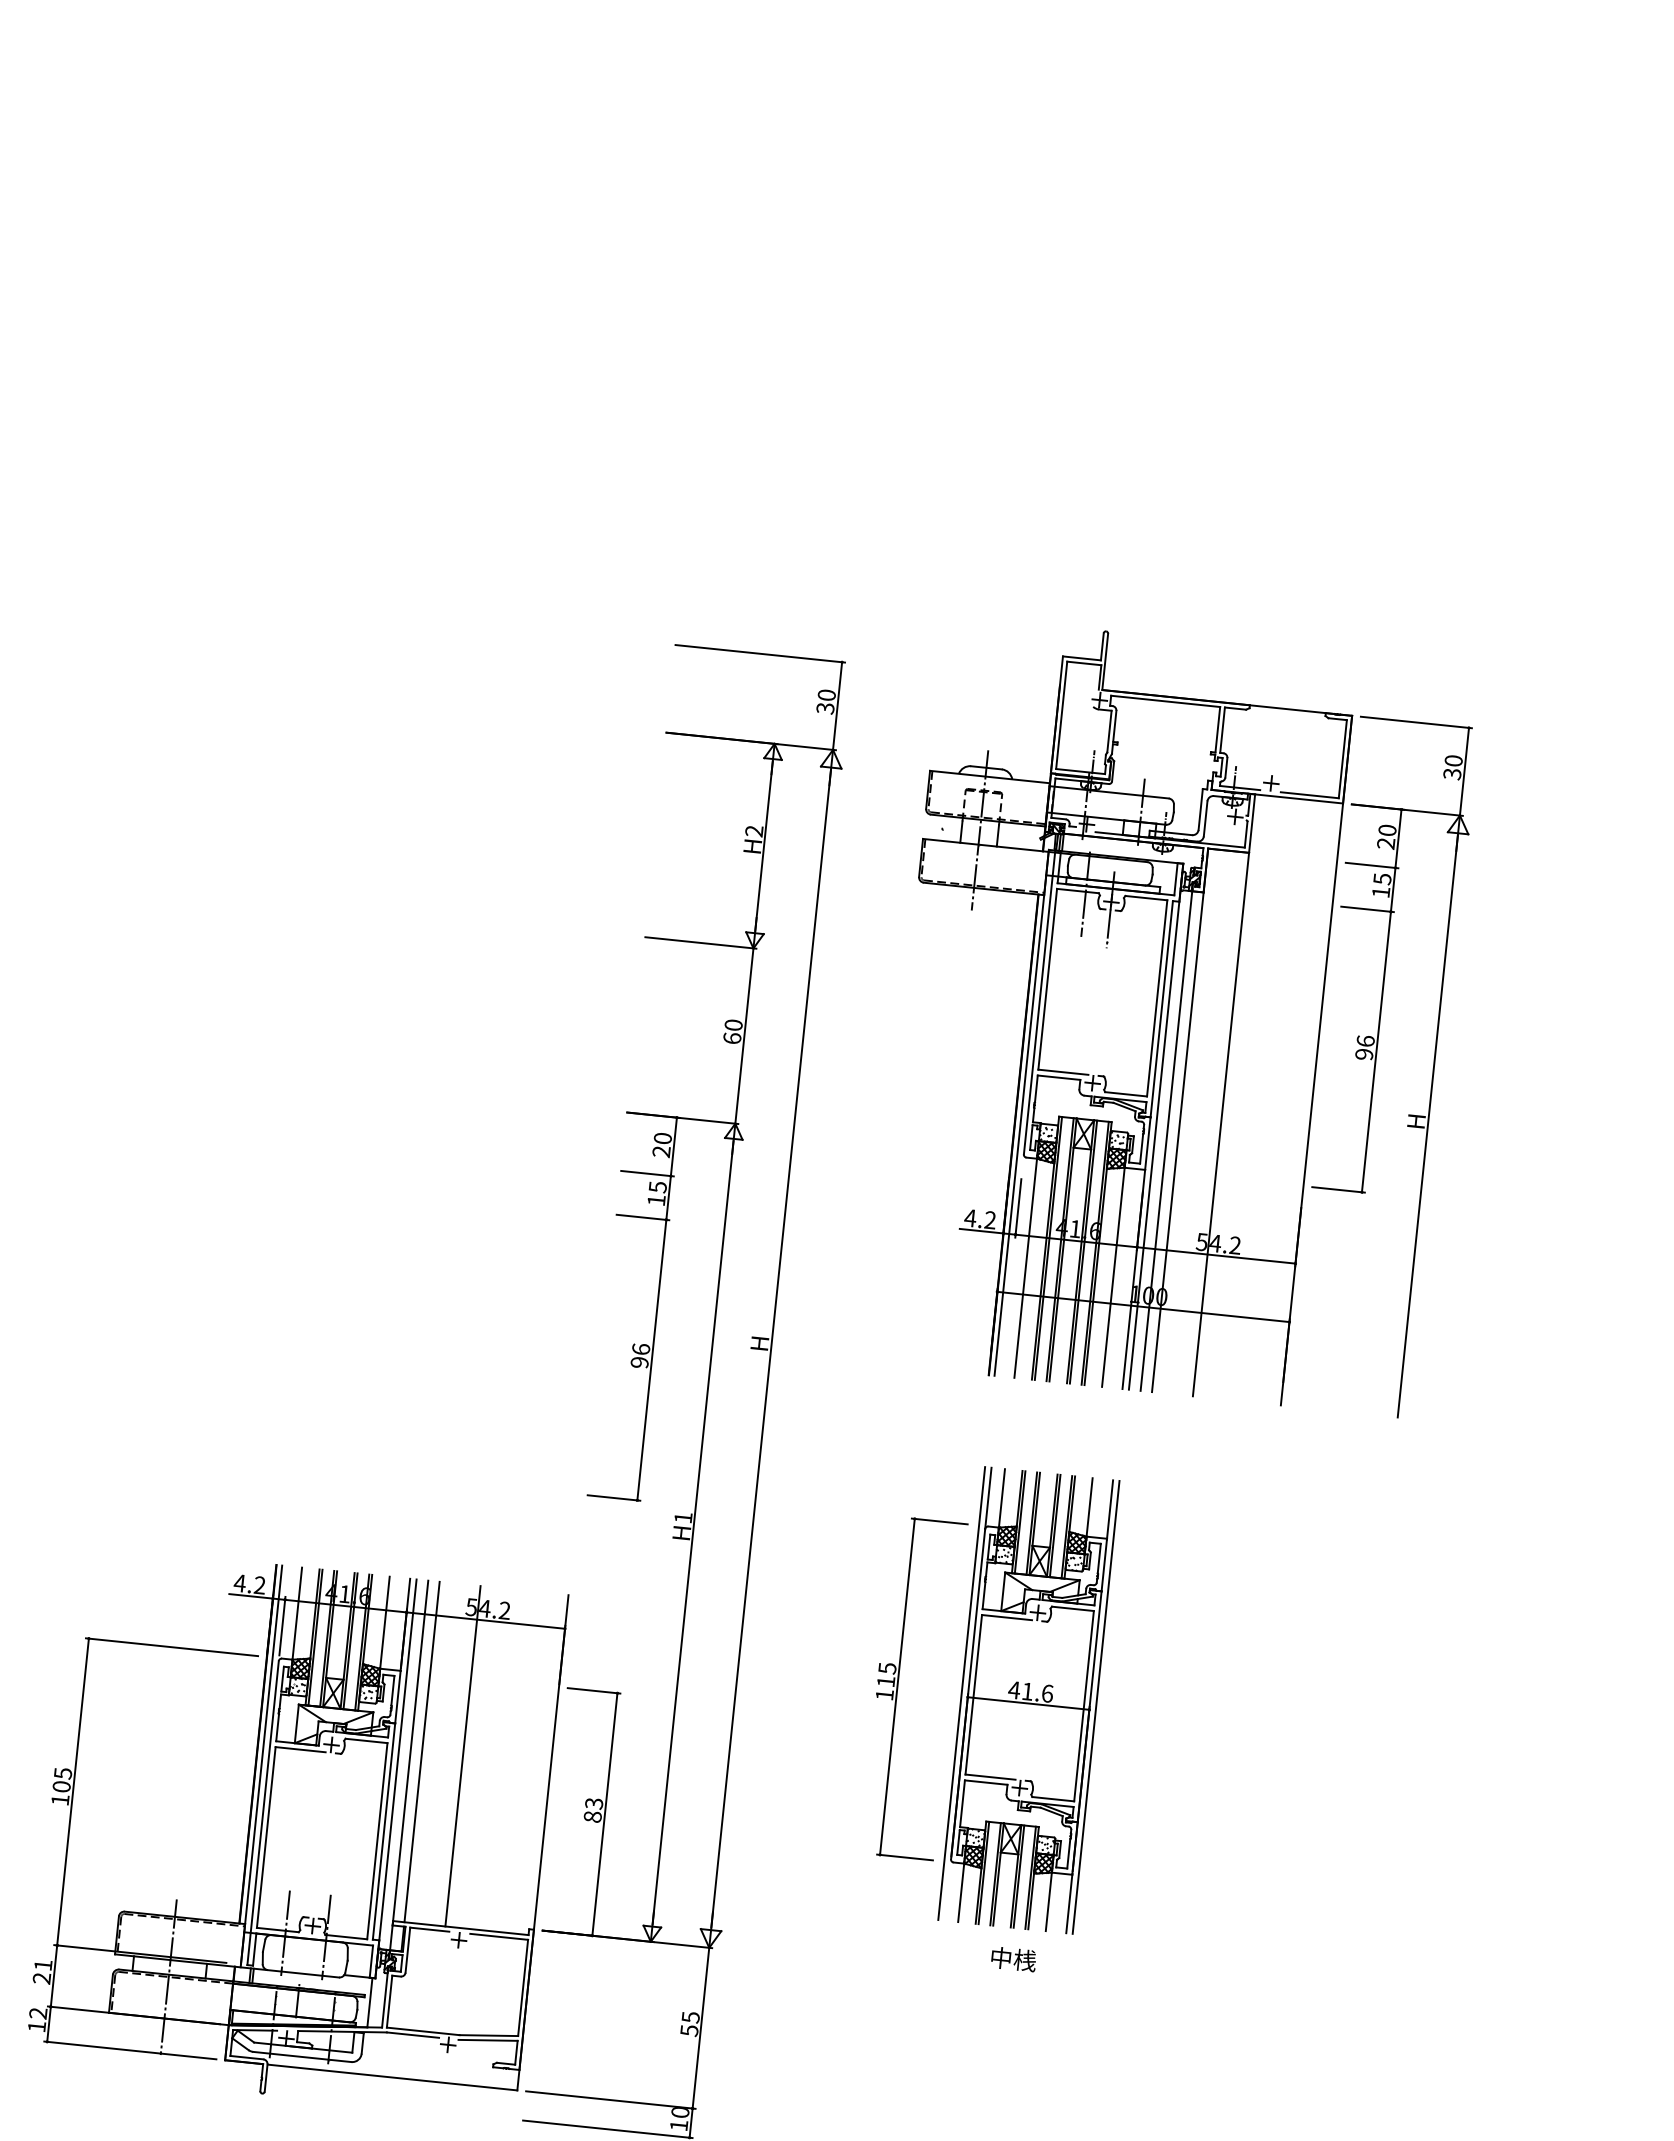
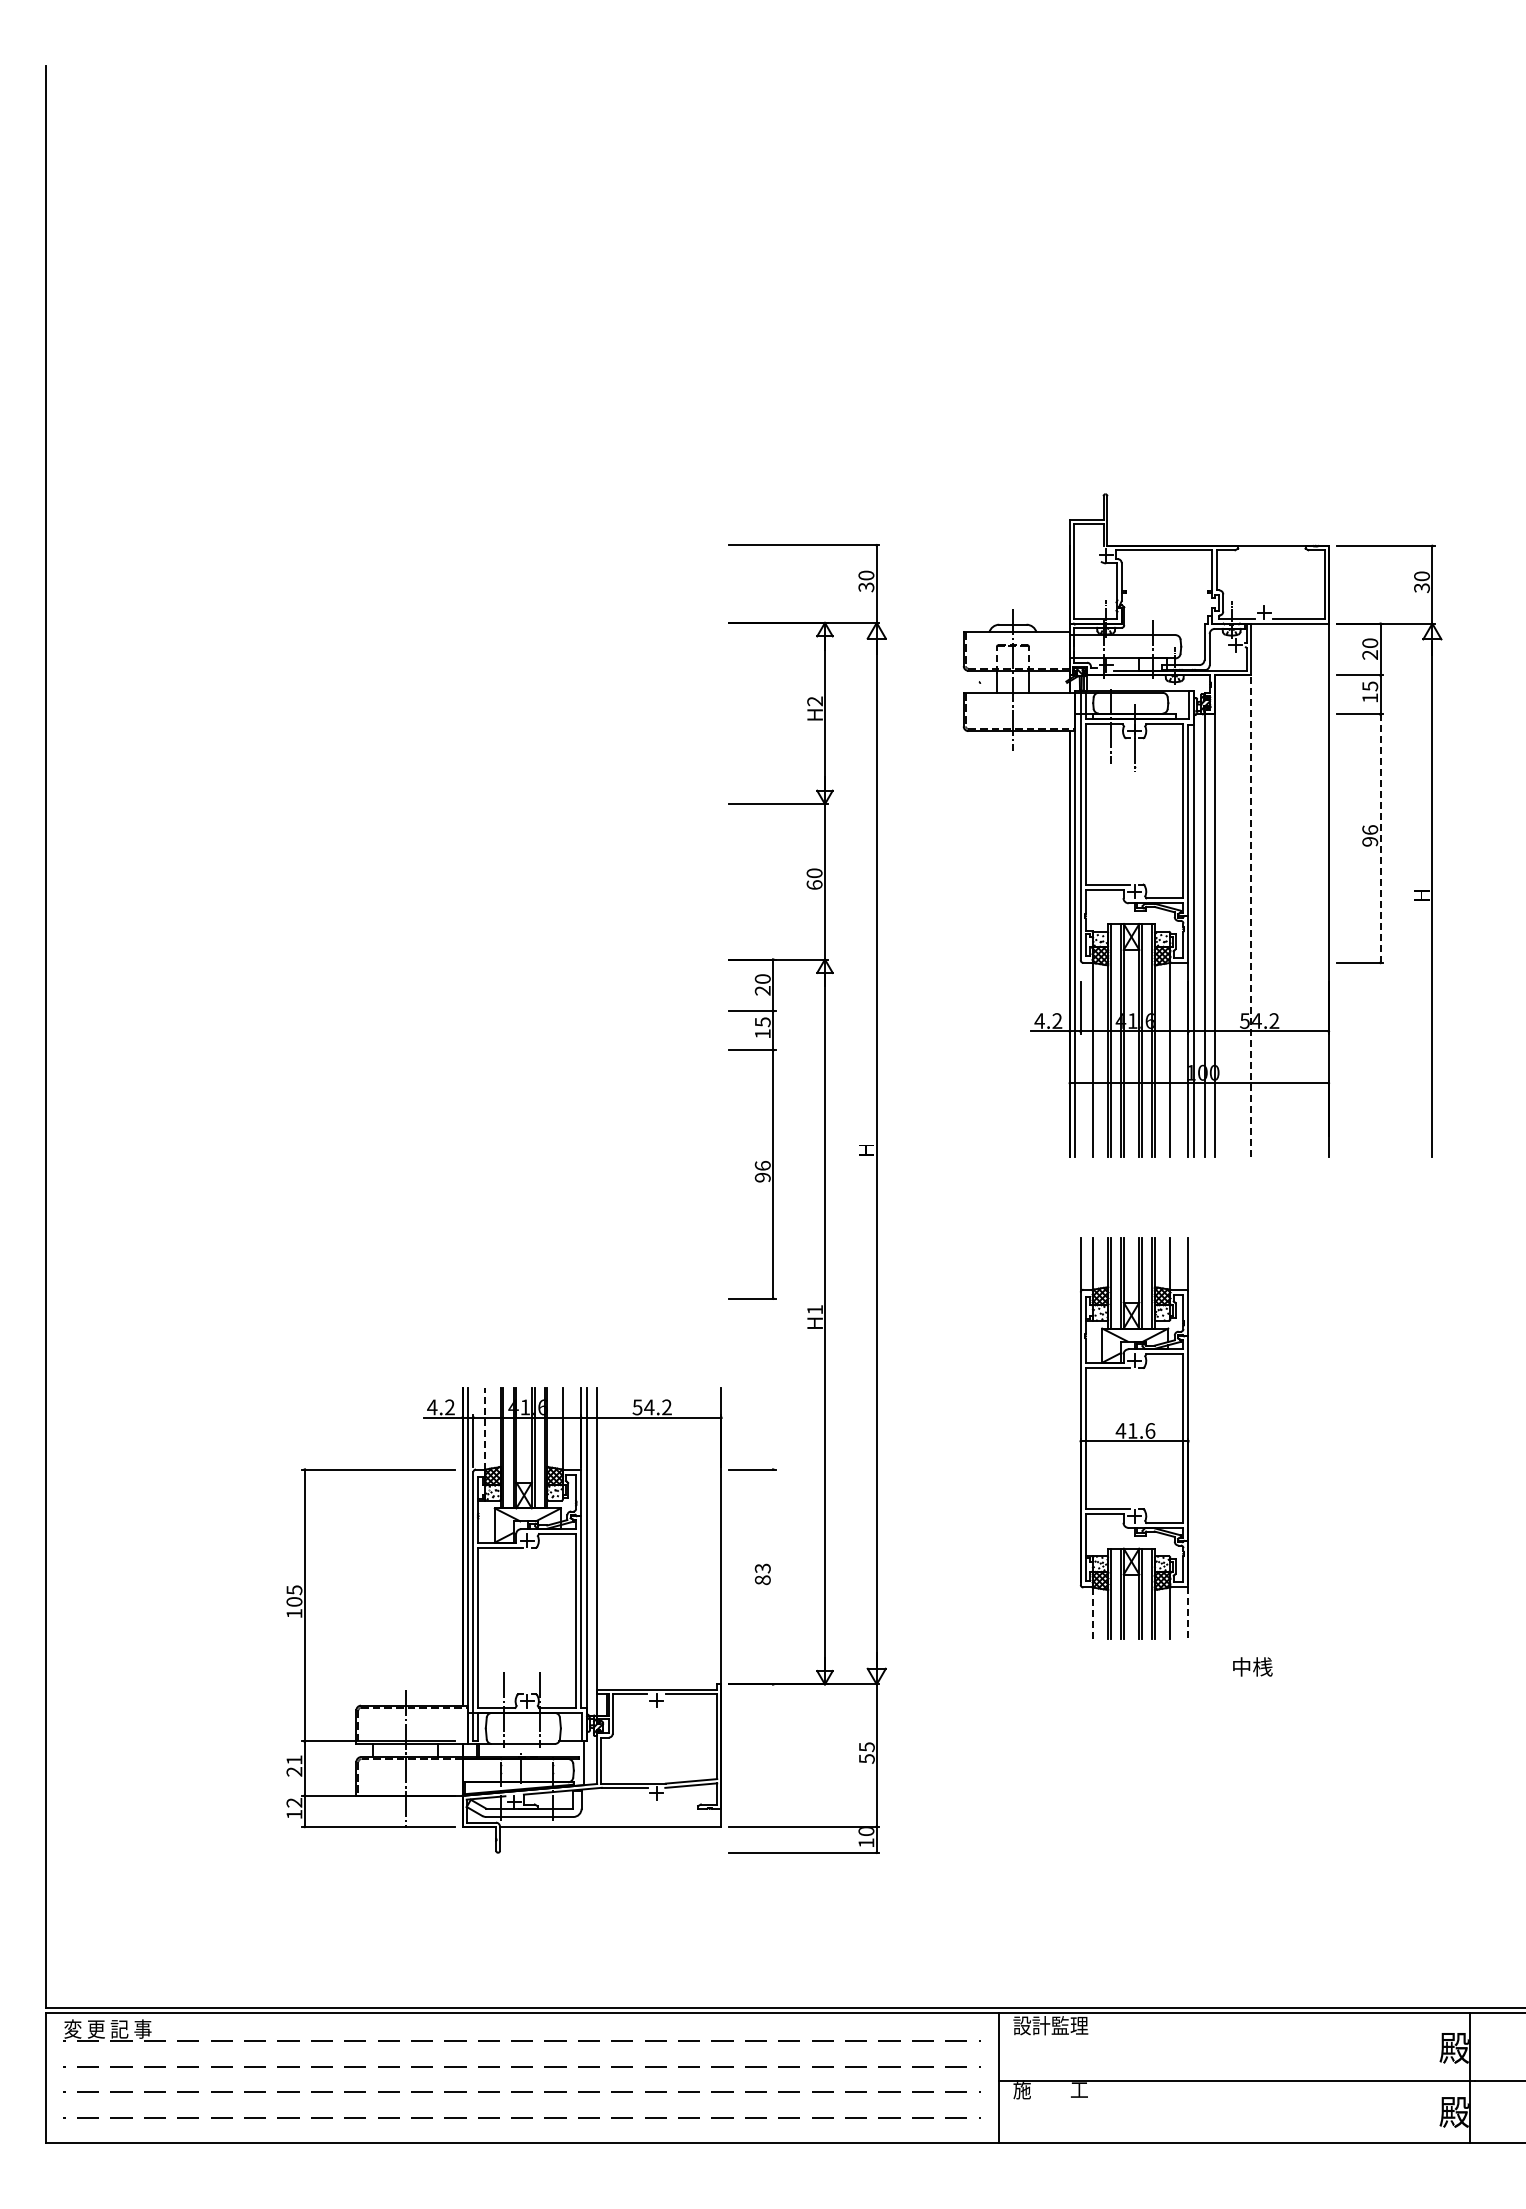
line: (1376, 1051) -> (1380, 838), solid -> dashed
line: (1220, 1124) -> (1250, 916), solid -> dashed
line: (297, 1613) -> (485, 1428), solid -> dashed
part: (897, 1686) -> (1018, 1438), removed
line: (962, 1693) -> (1075, 1438), removed
line: (1096, 1707) -> (1194, 1438), removed
line: (422, 1751) -> (607, 1538), removed
line: (463, 1755) -> (643, 1538), removed
line: (605, 1813) -> (773, 1576), removed
line: (961, 1891) -> (1092, 1612), solid -> dashed
line: (1069, 1904) -> (1188, 1613), solid -> dashed
text: (1013, 1958) -> (1252, 1666), moved

